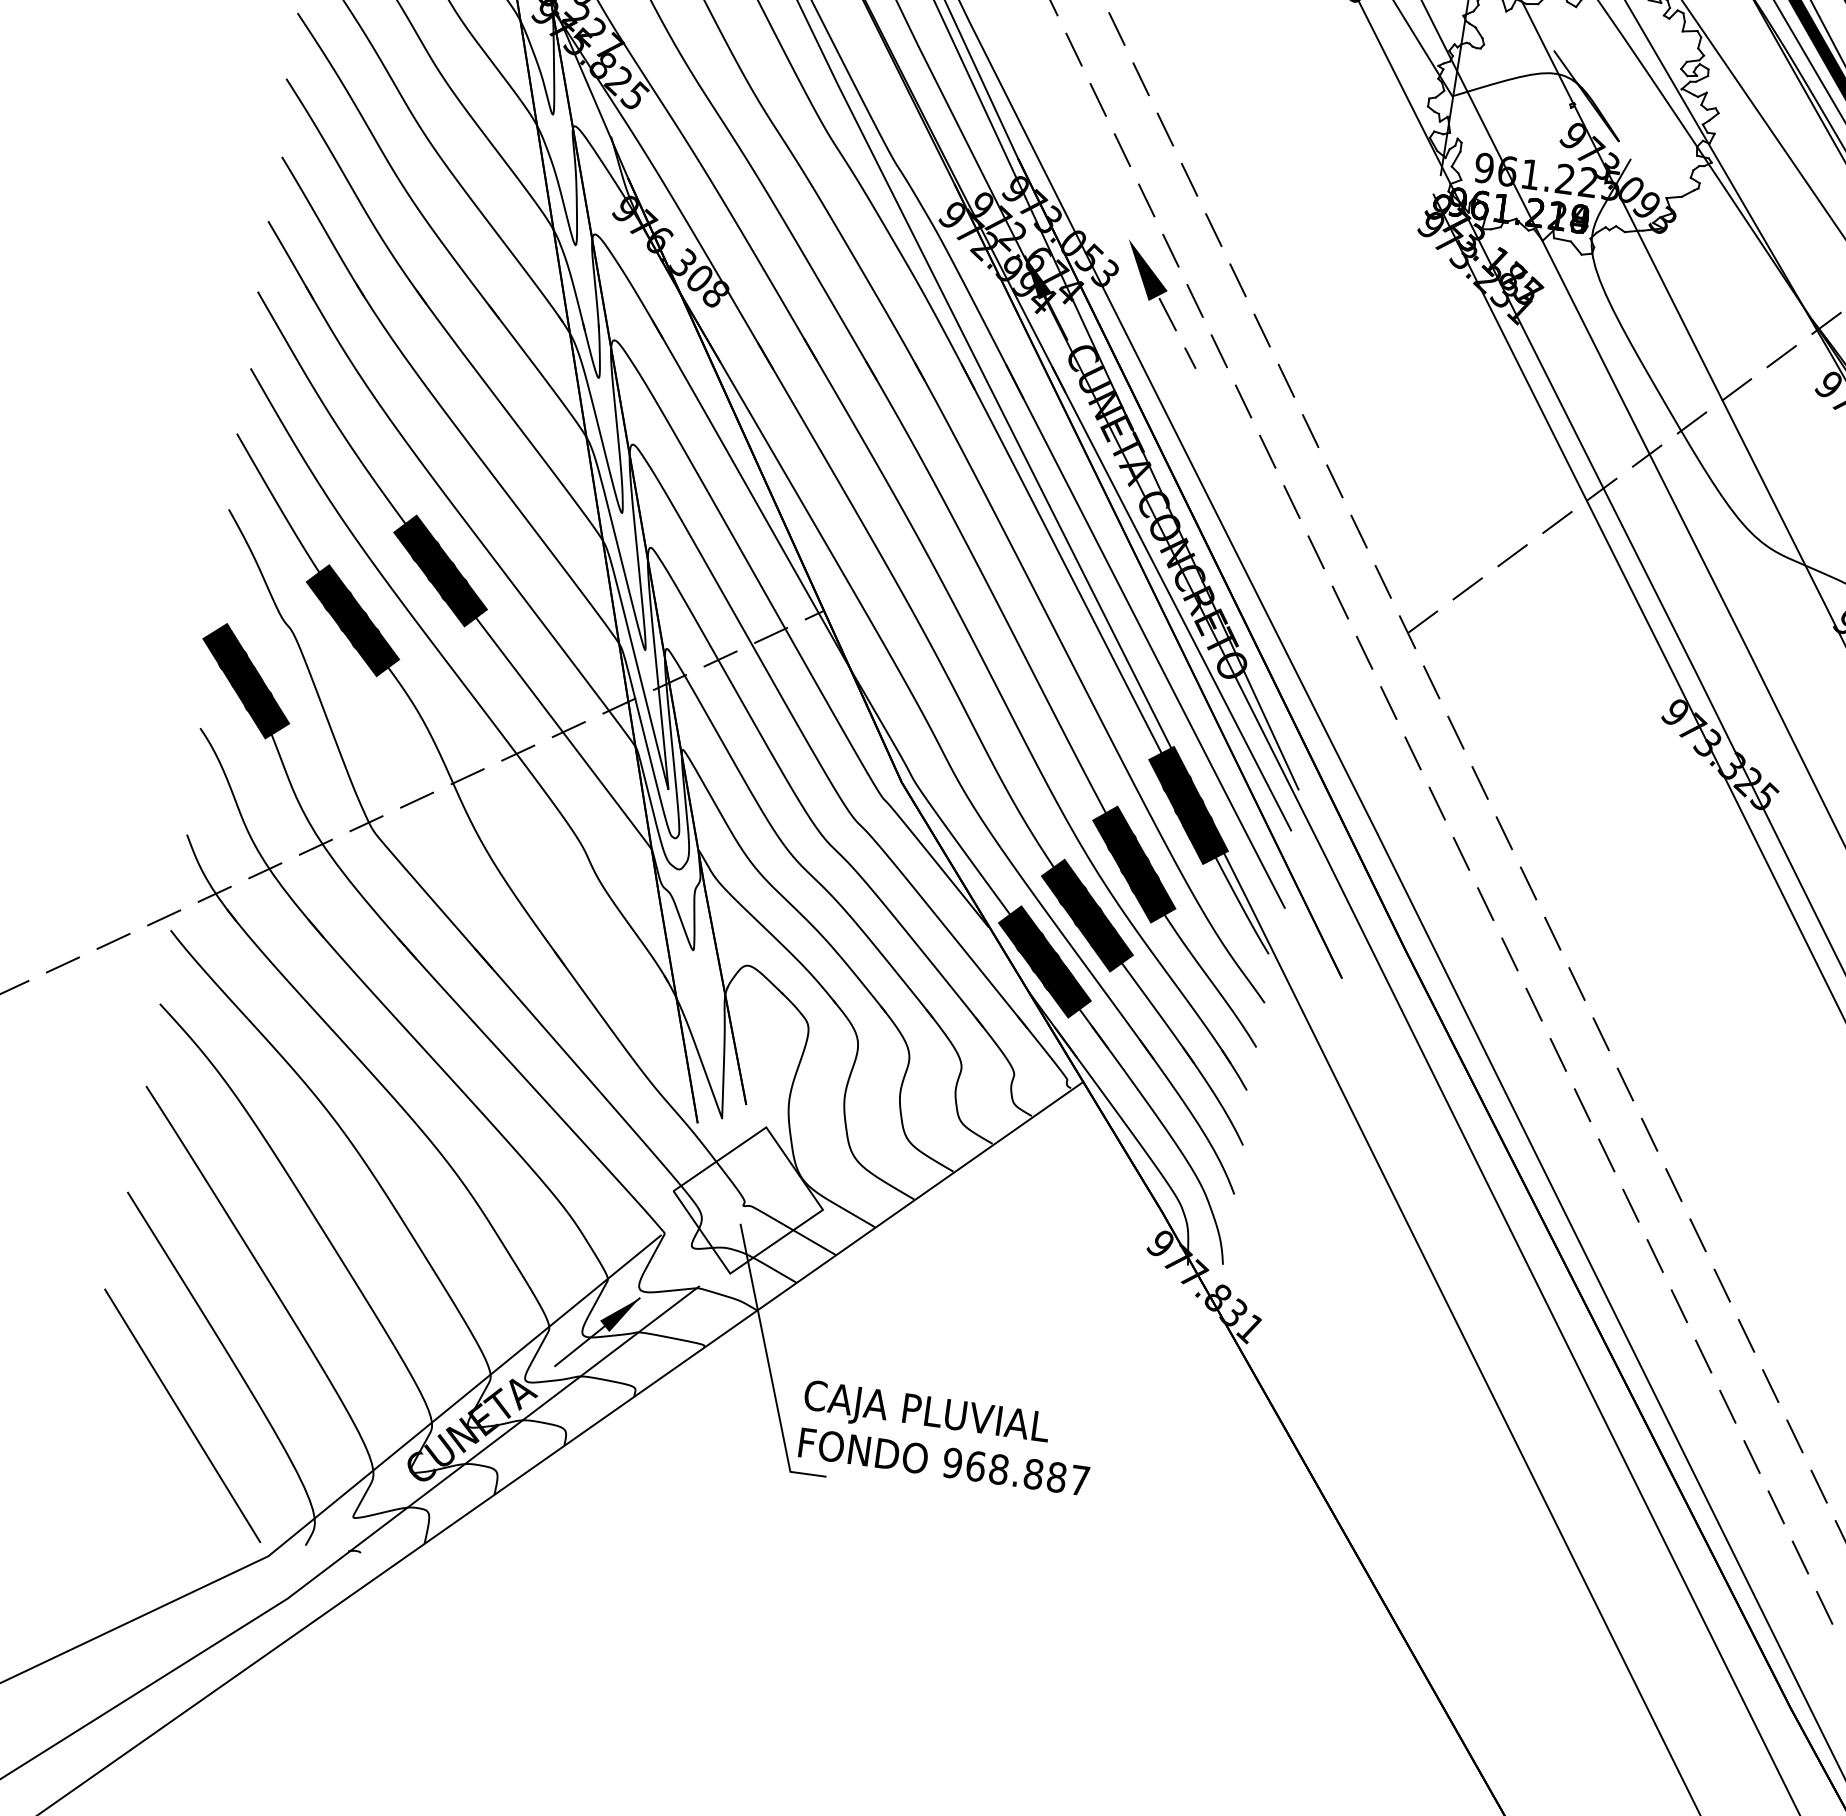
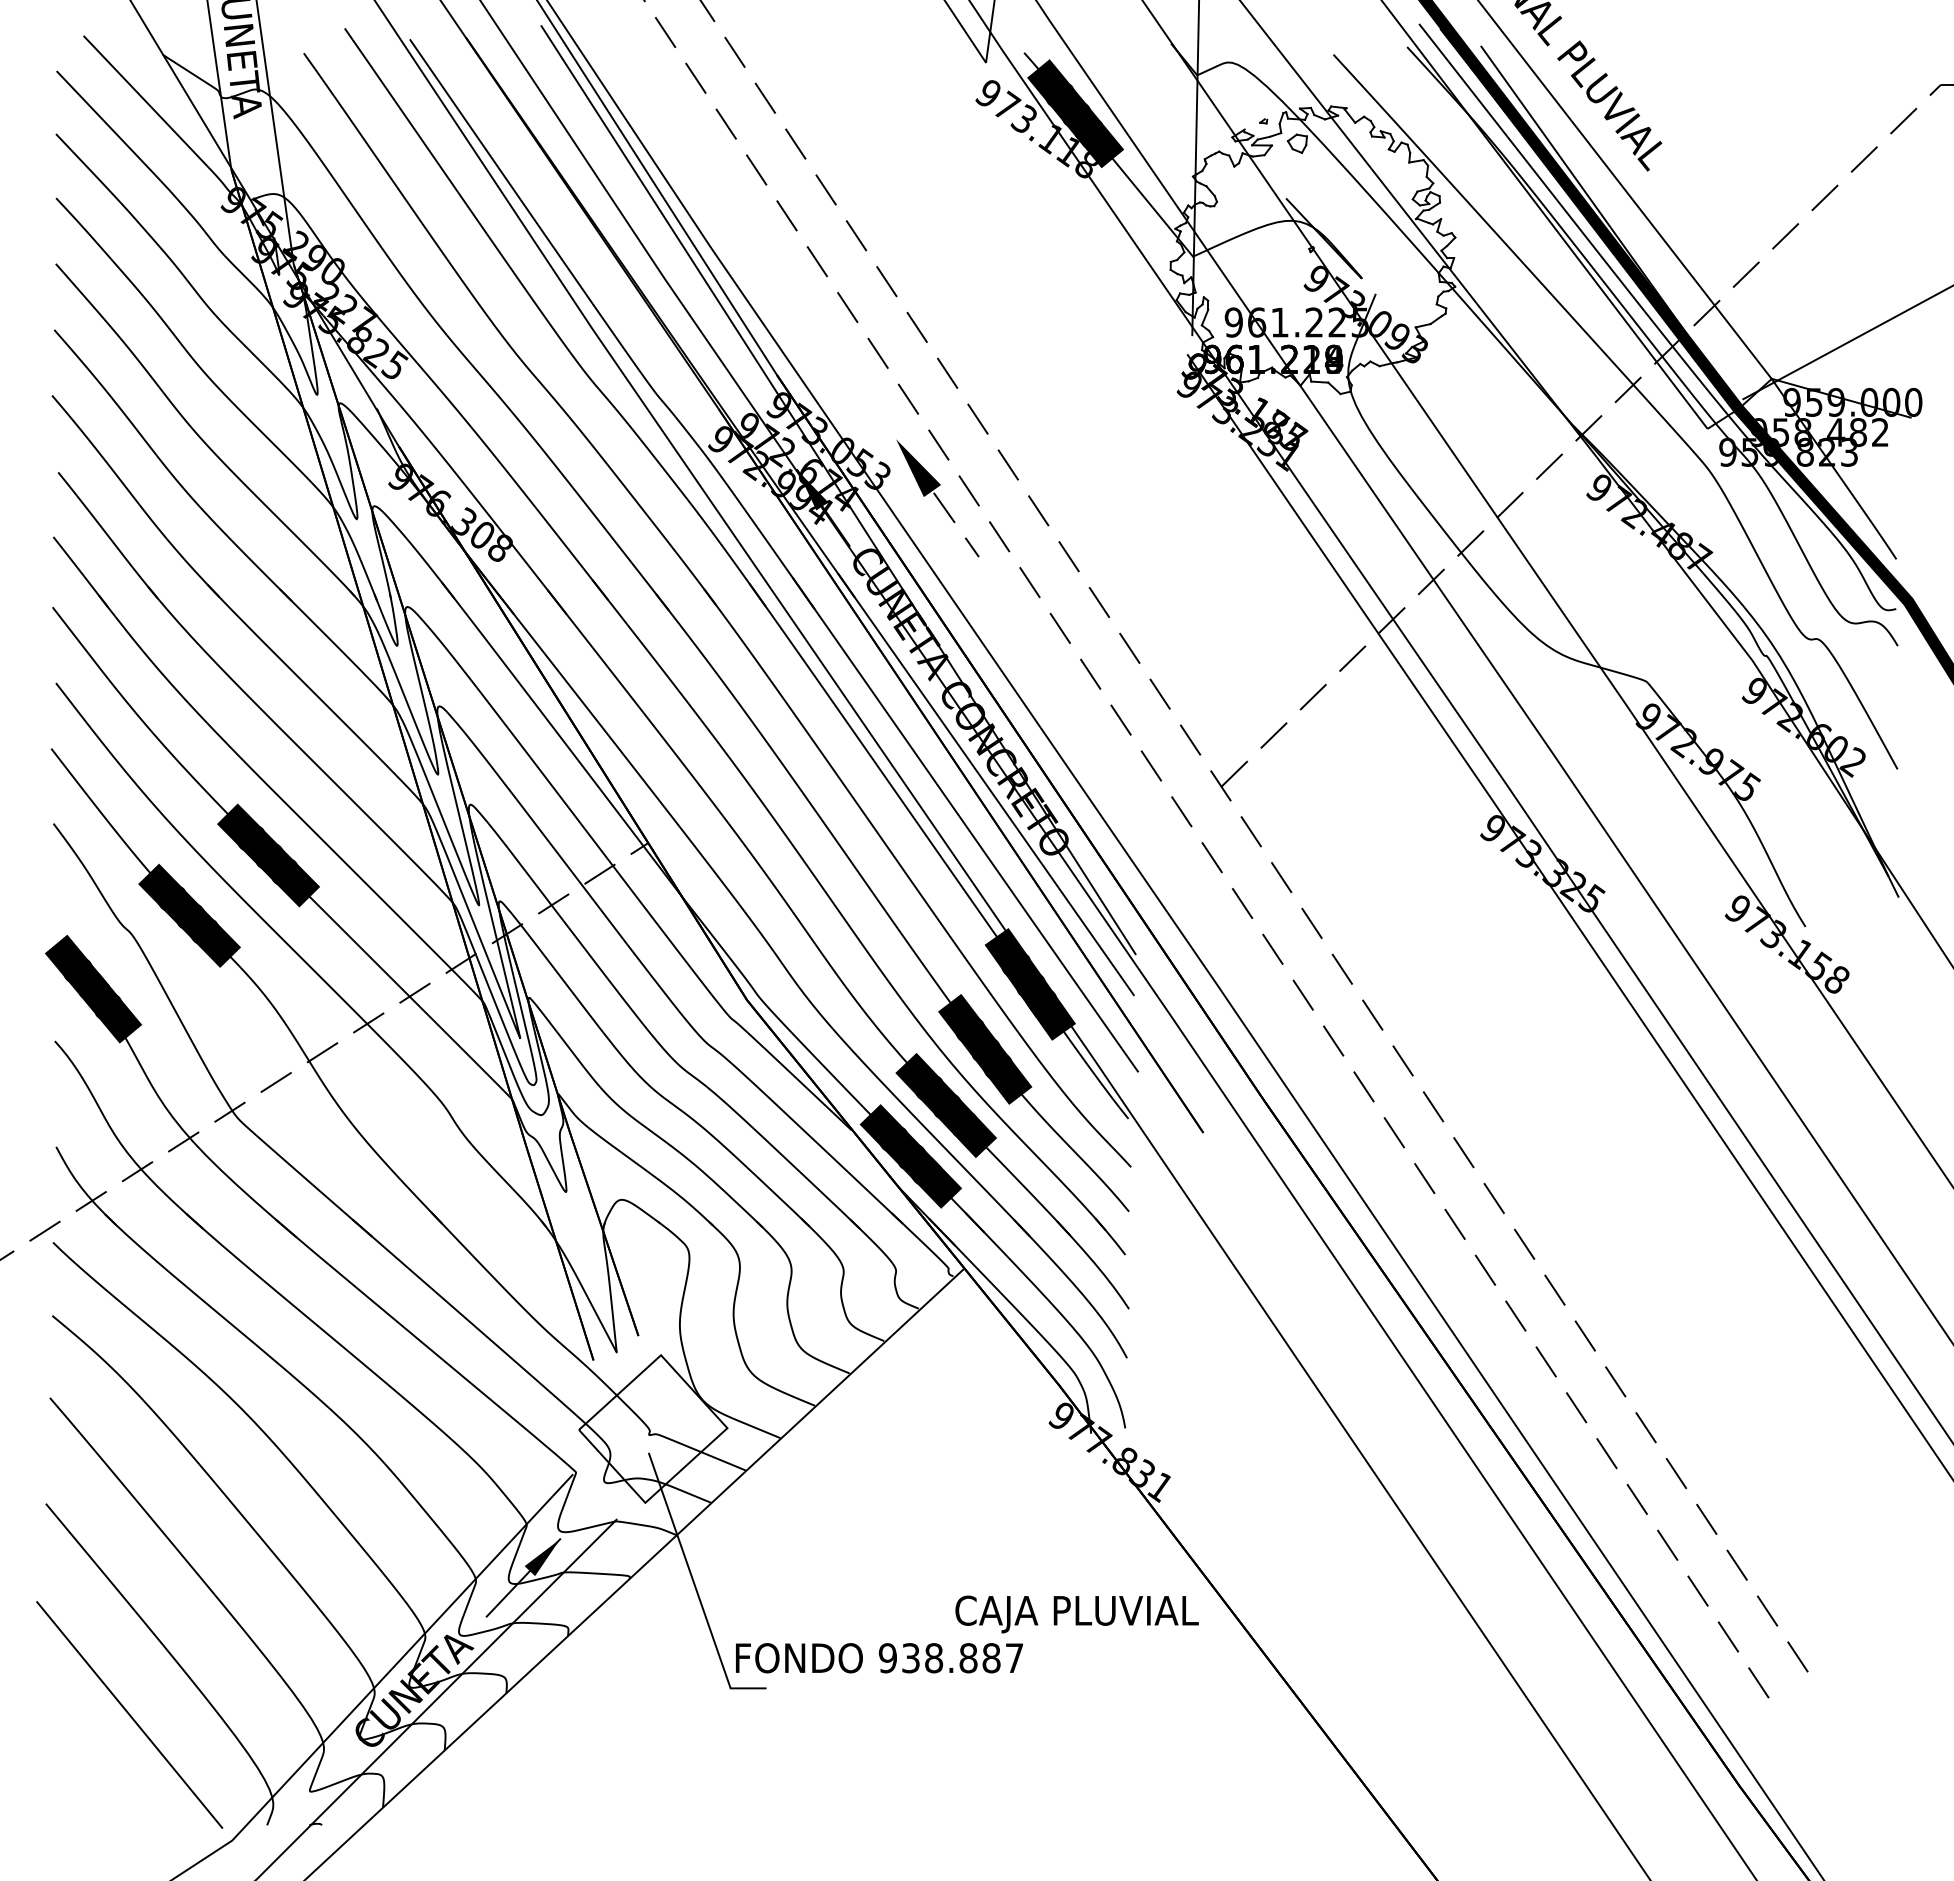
text: (926, 1414) -> (1076, 1614), moved
text: (976, 1466) -> (911, 1658), 968.887 -> 938.887

